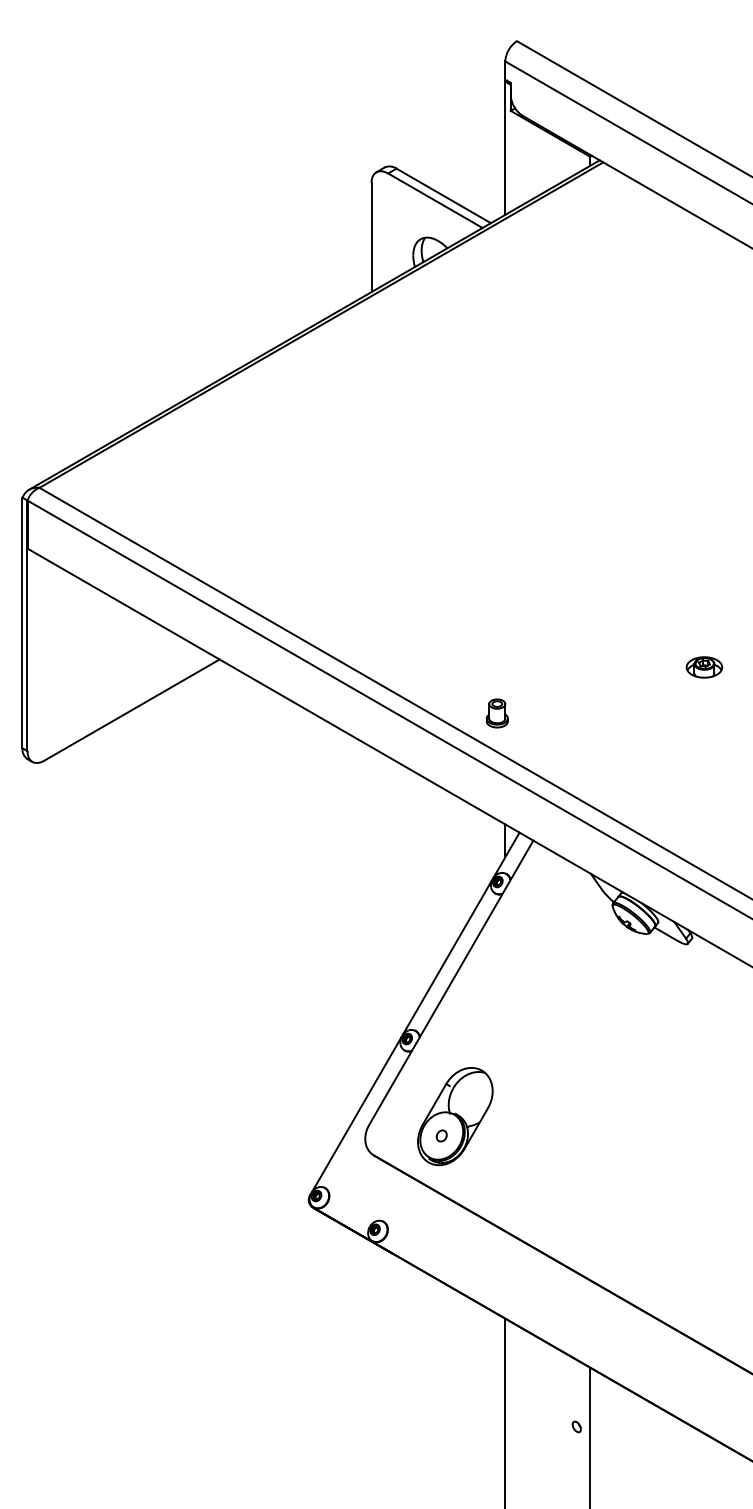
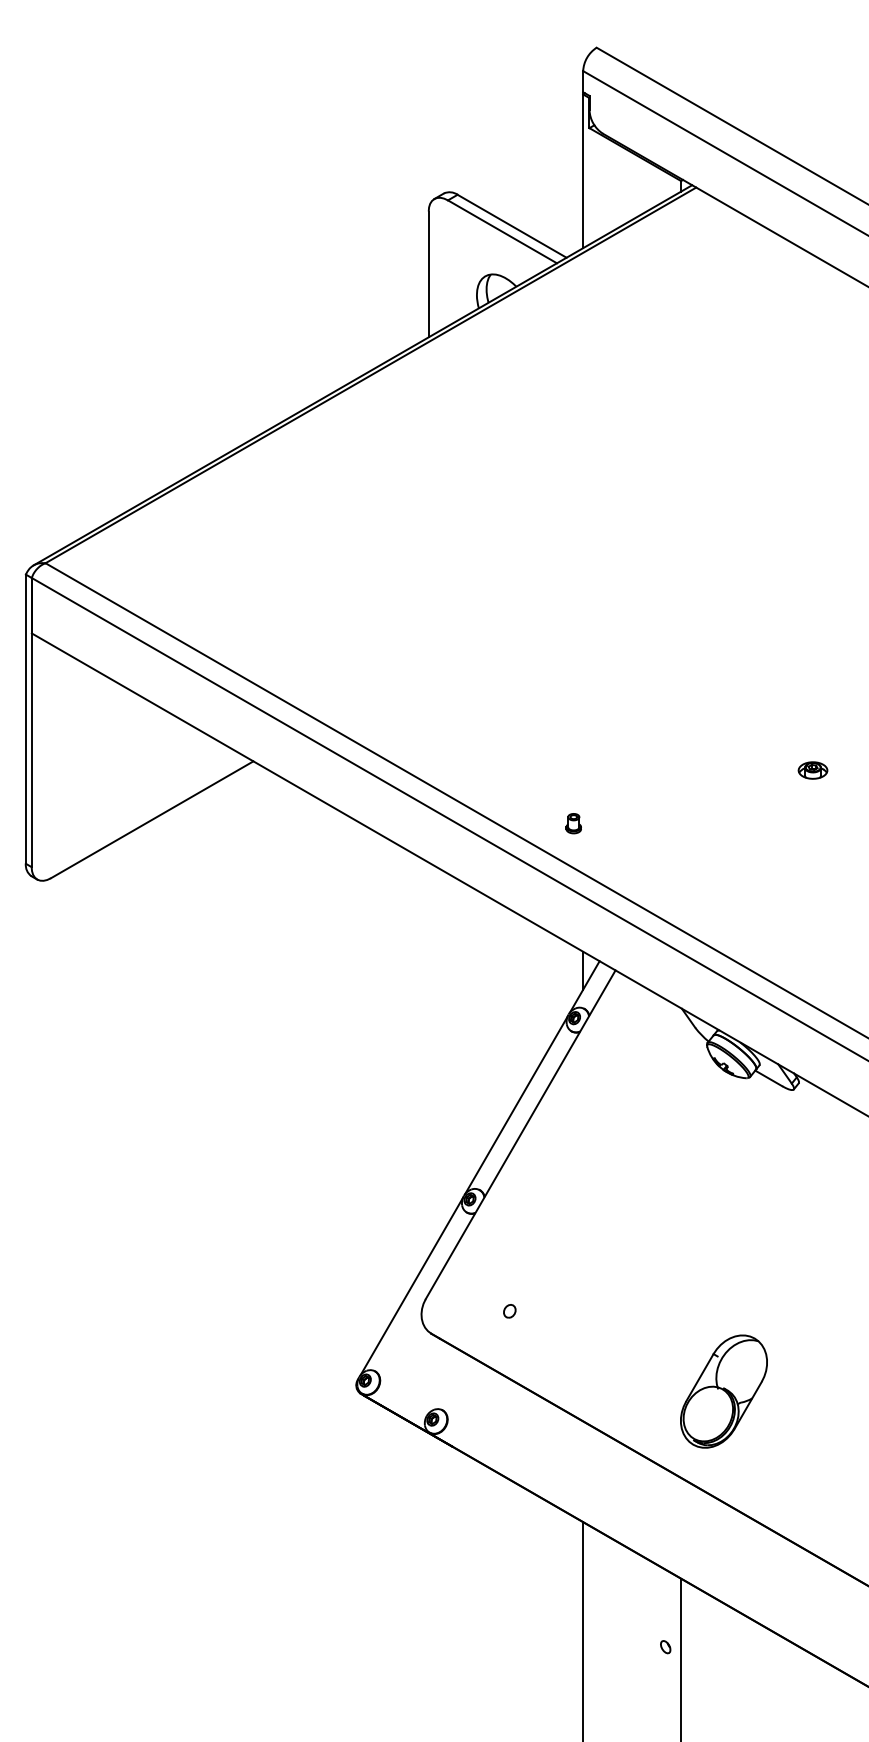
part: (704, 667) -> (813, 770), size x0.7
part: (496, 713) -> (573, 823), size x0.6
part: (455, 1116) -> (724, 1391), moved

